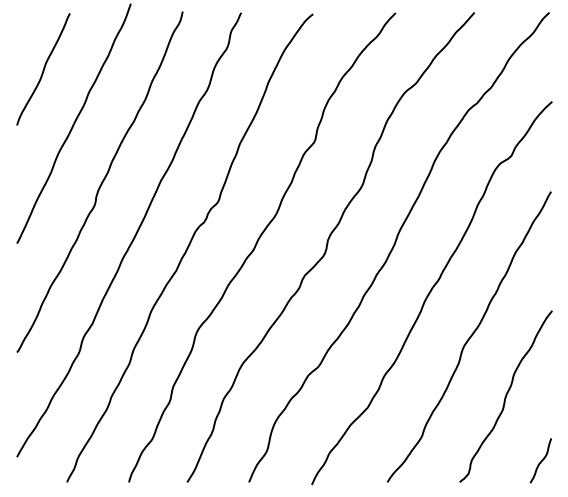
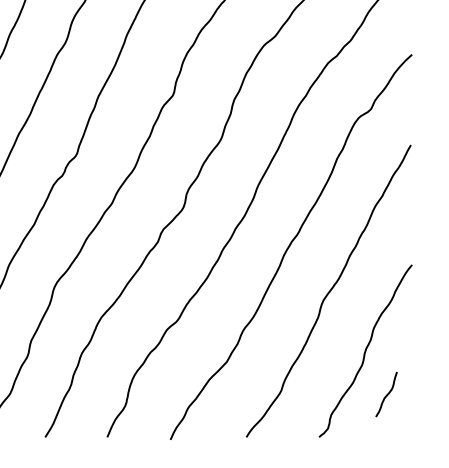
curve: (541, 460) -> (387, 394), moved

